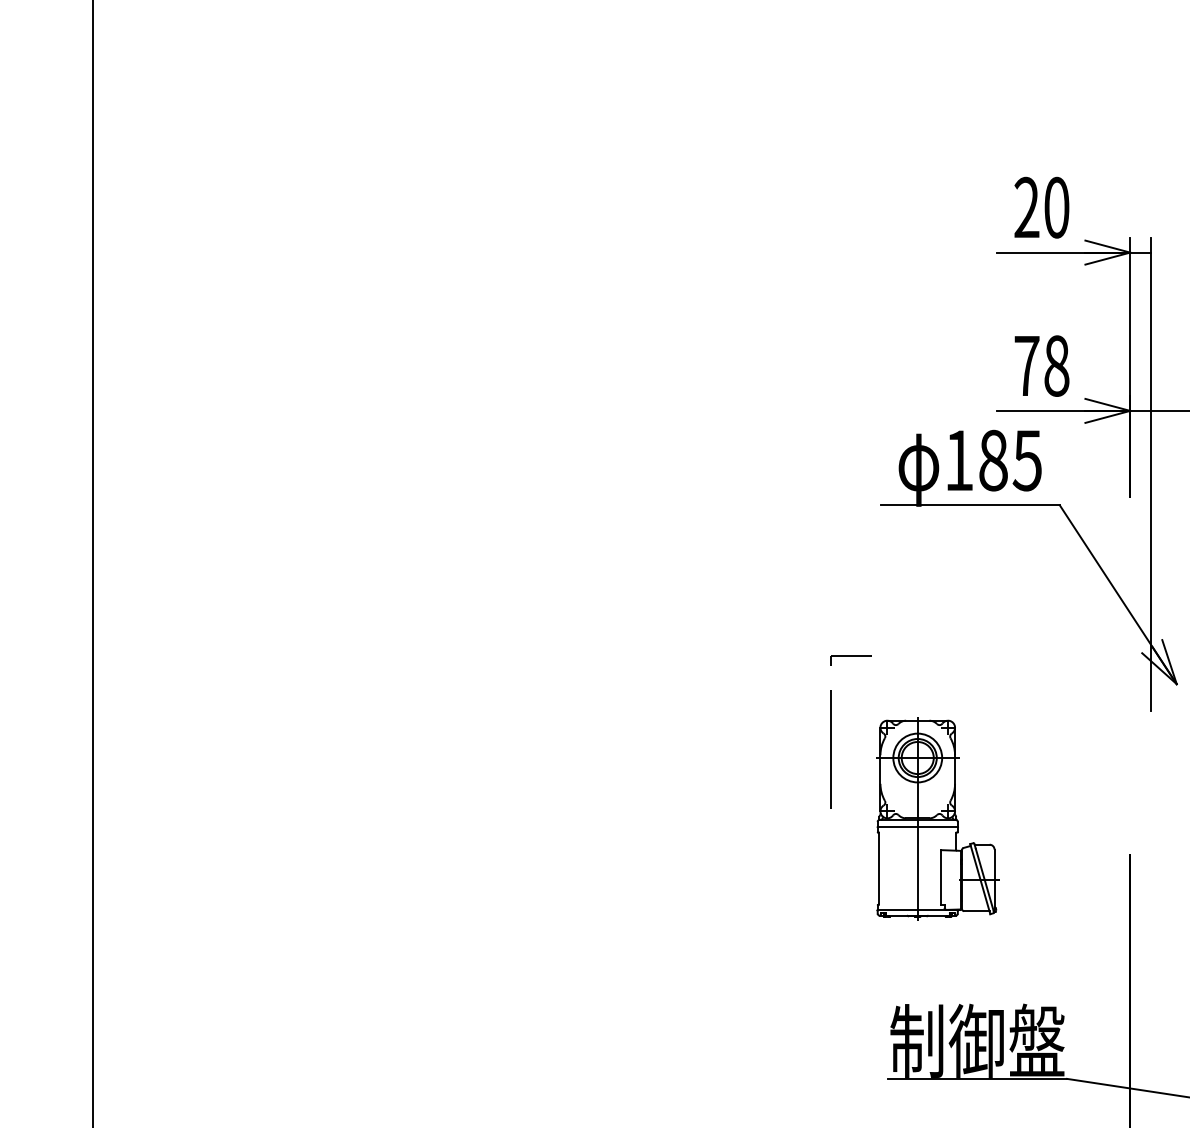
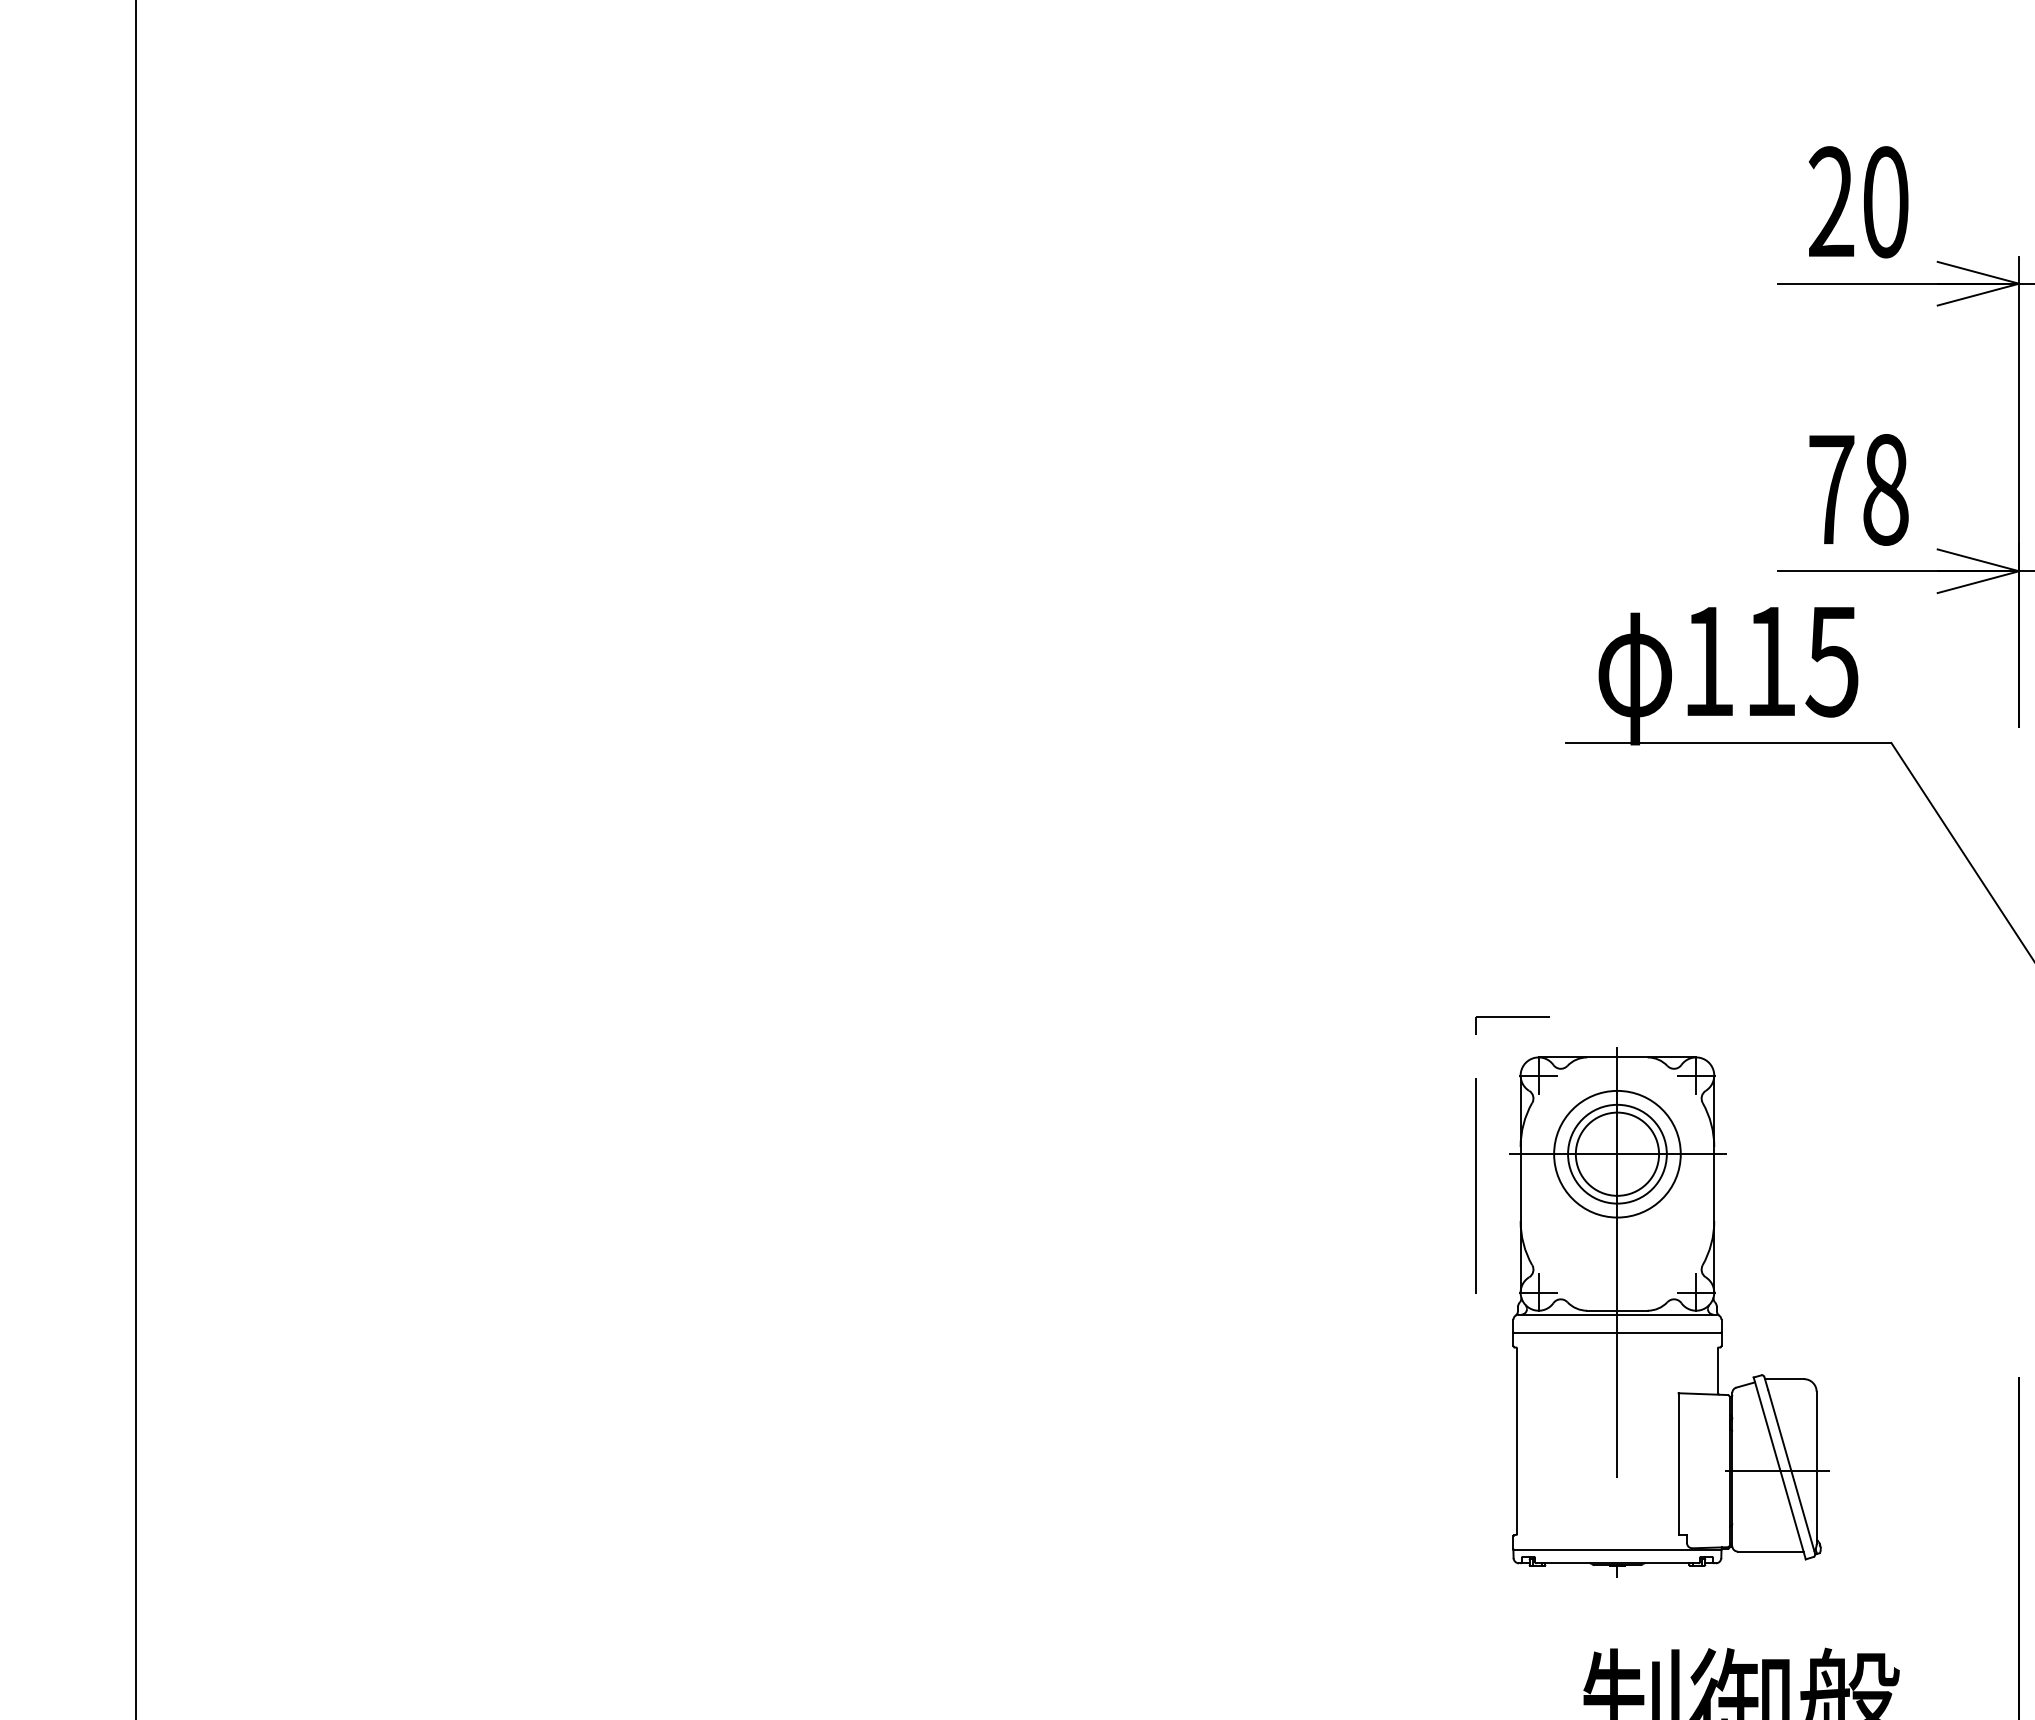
text: (993, 460) -> (1770, 661), 185 -> 115
part: (937, 818) -> (1669, 1311), size x1.43

